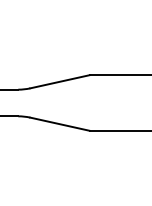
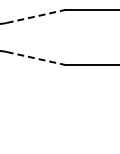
line: (60, 81) -> (36, 16), solid -> dashed
line: (60, 124) -> (36, 58), solid -> dashed

